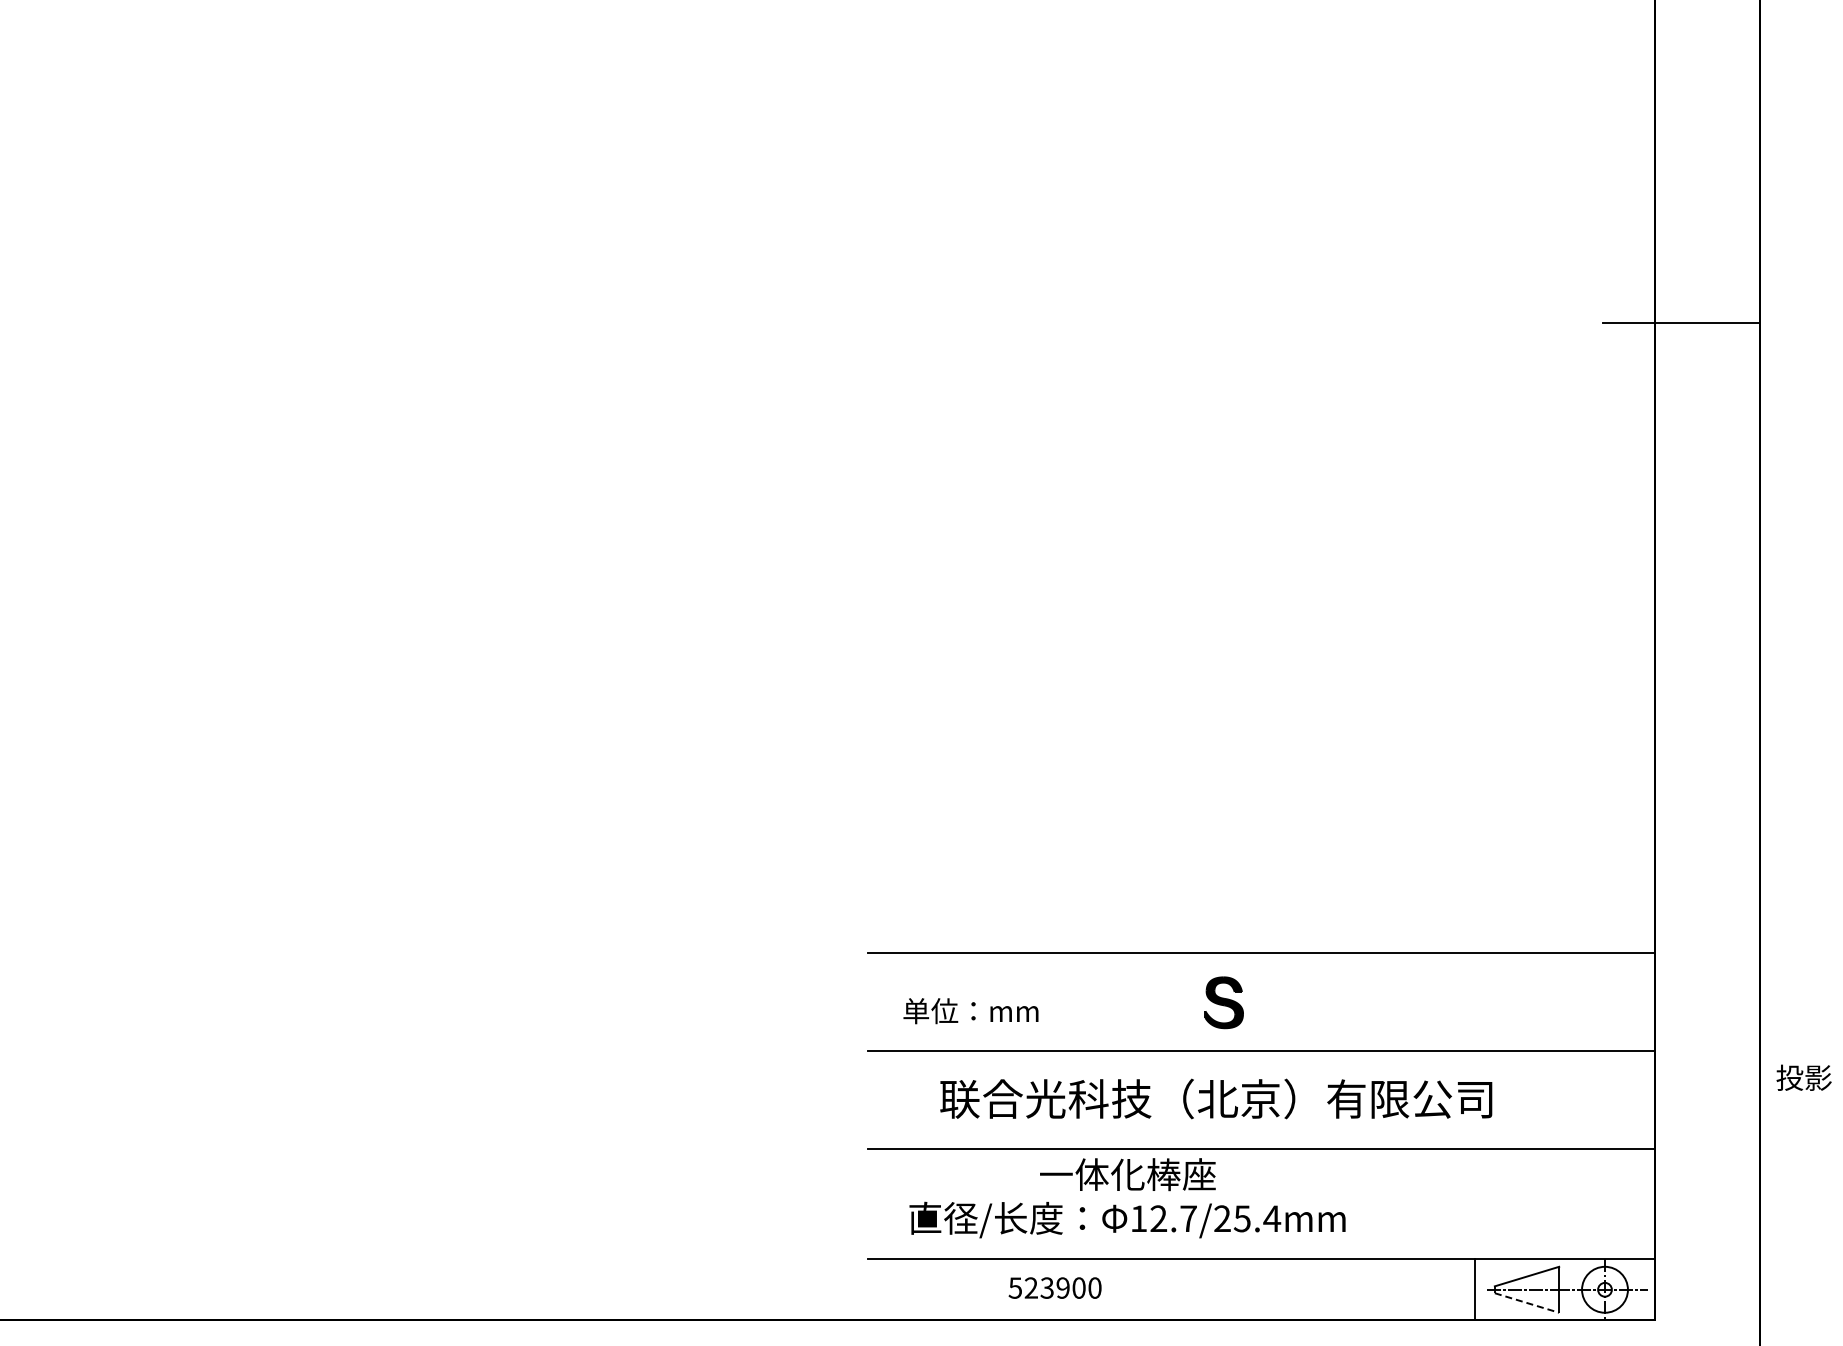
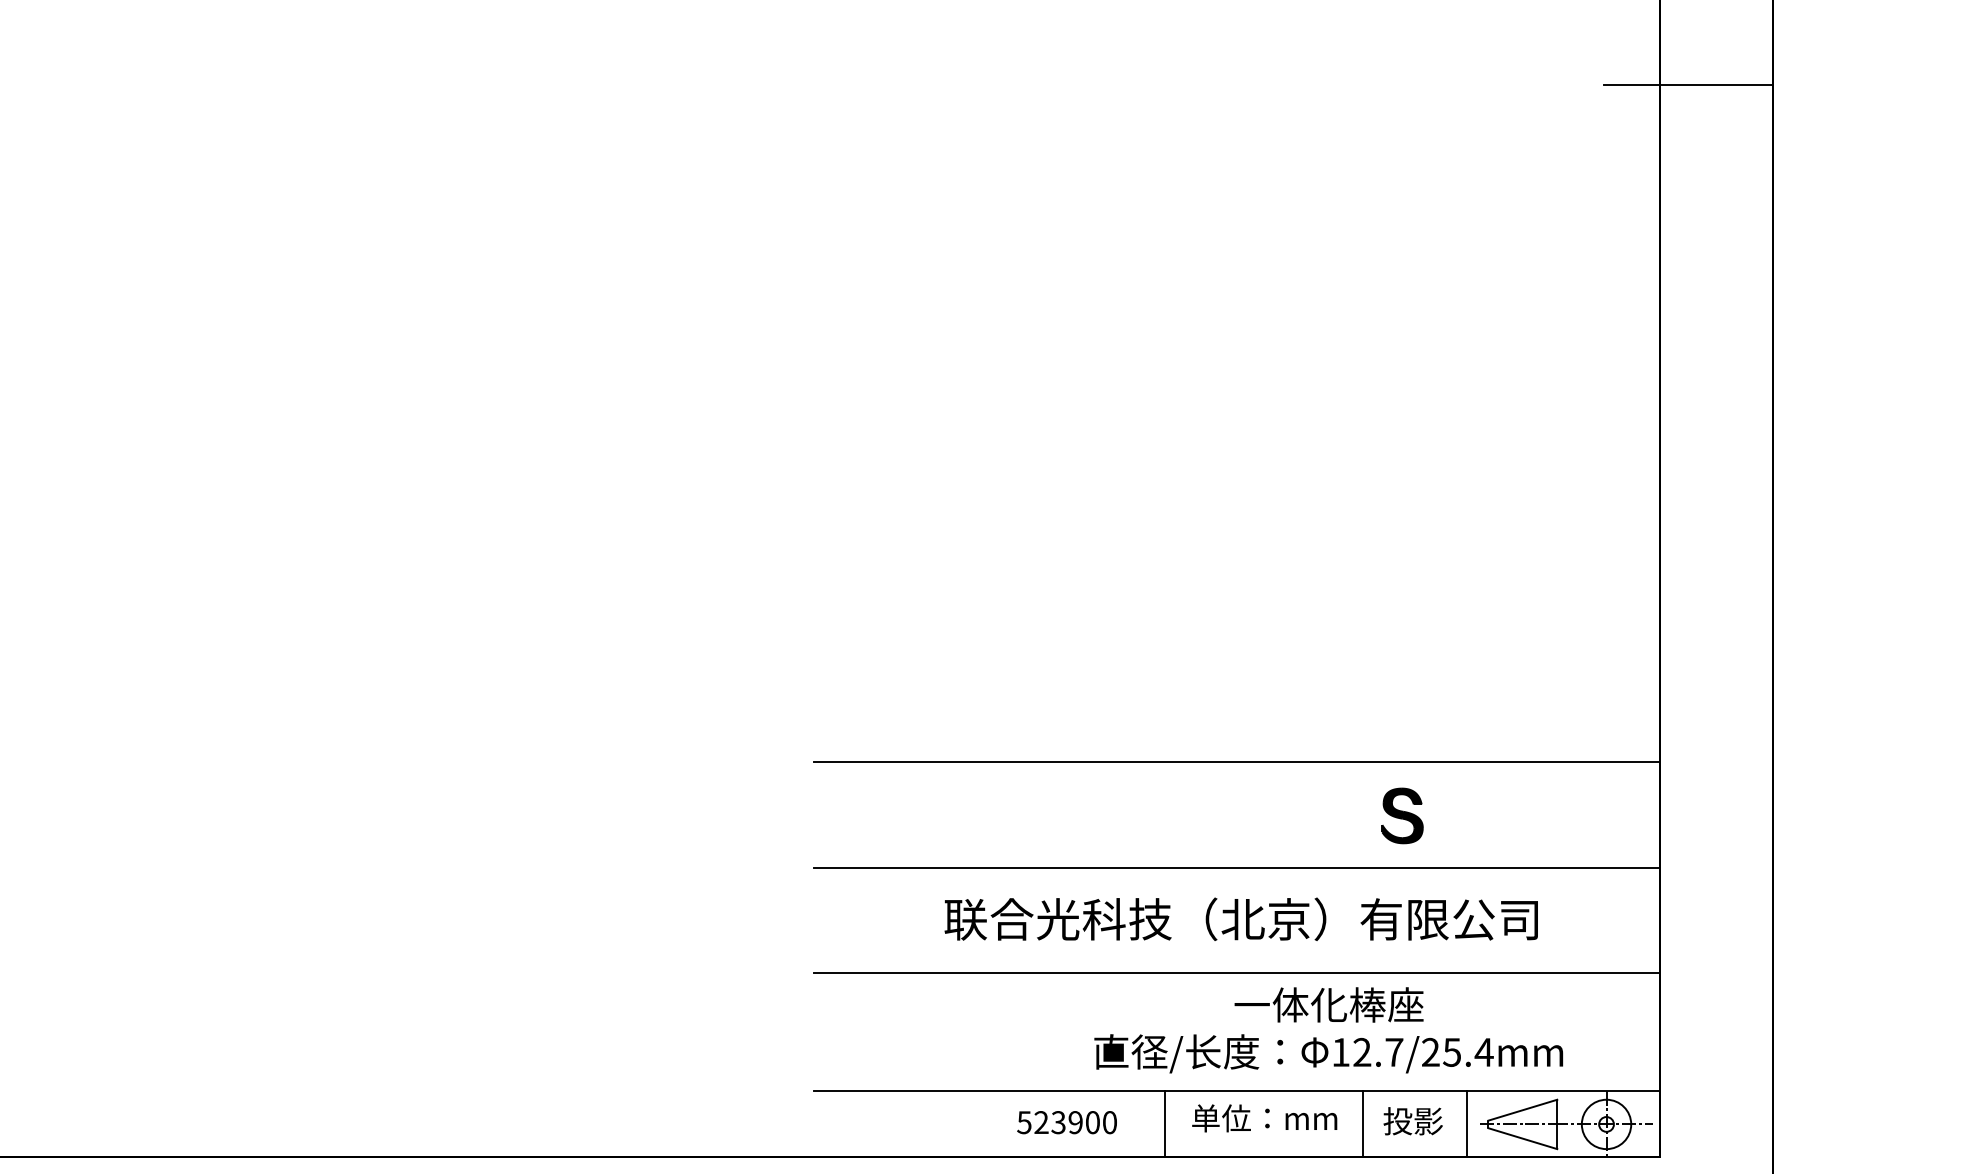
part: (1223, 1002) -> (1401, 815), moved
text: (970, 1011) -> (1264, 1118), moved
text: (1803, 1077) -> (1412, 1120), moved
text: (1216, 1098) -> (1241, 918), moved
text: (1127, 1198) -> (1328, 1030), moved
text: (1054, 1287) -> (1066, 1121), moved
line: (1193, 1289) -> (1164, 1124), added
line: (1378, 1289) -> (1363, 1124), added
line: (1527, 1302) -> (1523, 1138), dashed -> solid

